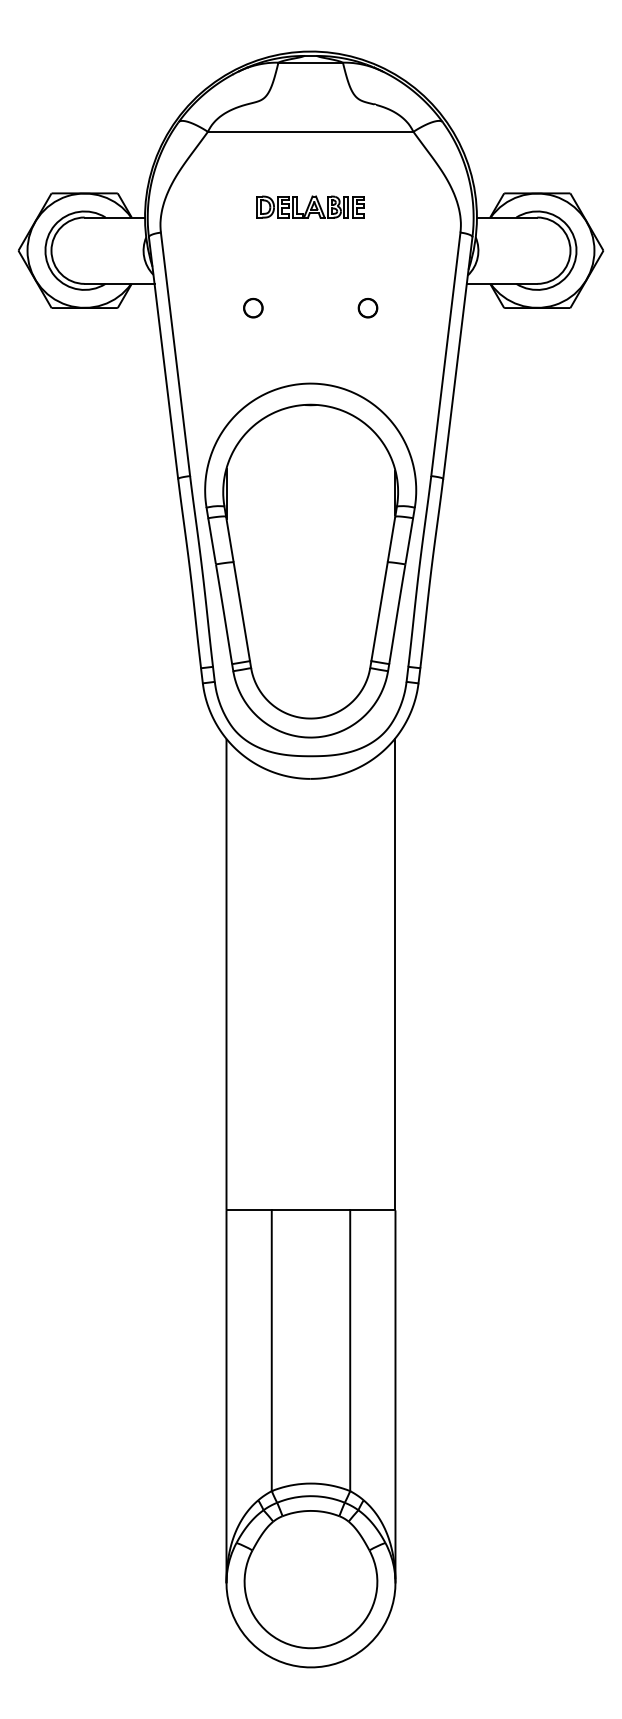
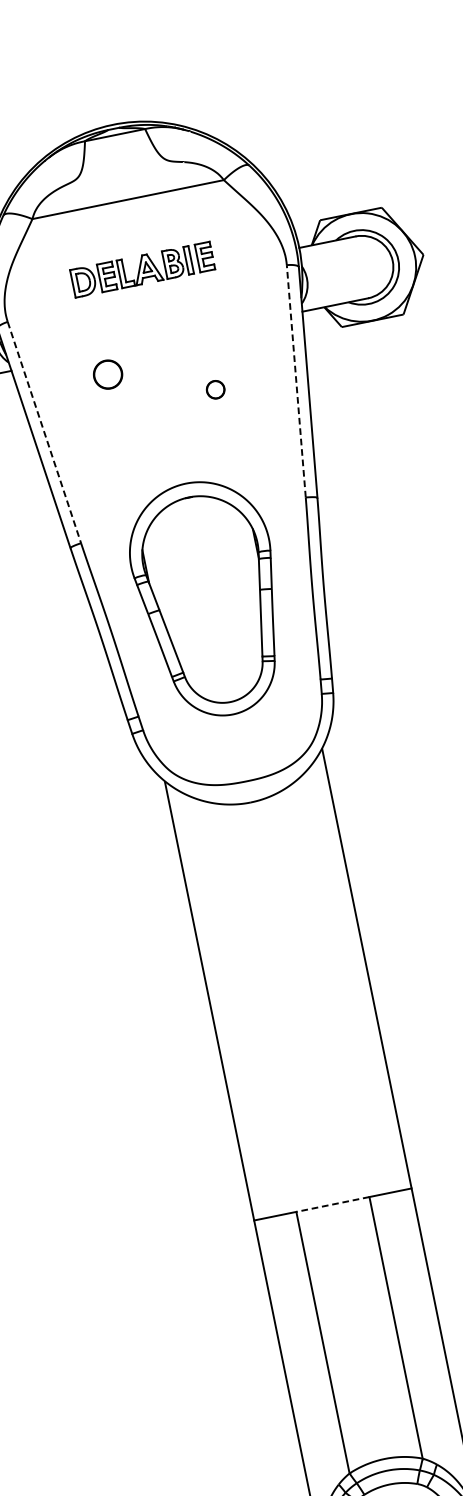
part: (310, 206) -> (142, 269), size x1.4
circle: (253, 308) -> (108, 375), size x1.6
part: (367, 308) -> (215, 390), moved
line: (175, 354) -> (44, 432), solid -> dashed
line: (445, 354) -> (295, 381), solid -> dashed
part: (310, 560) -> (209, 599), size x0.7
line: (310, 1210) -> (332, 1204), solid -> dashed

